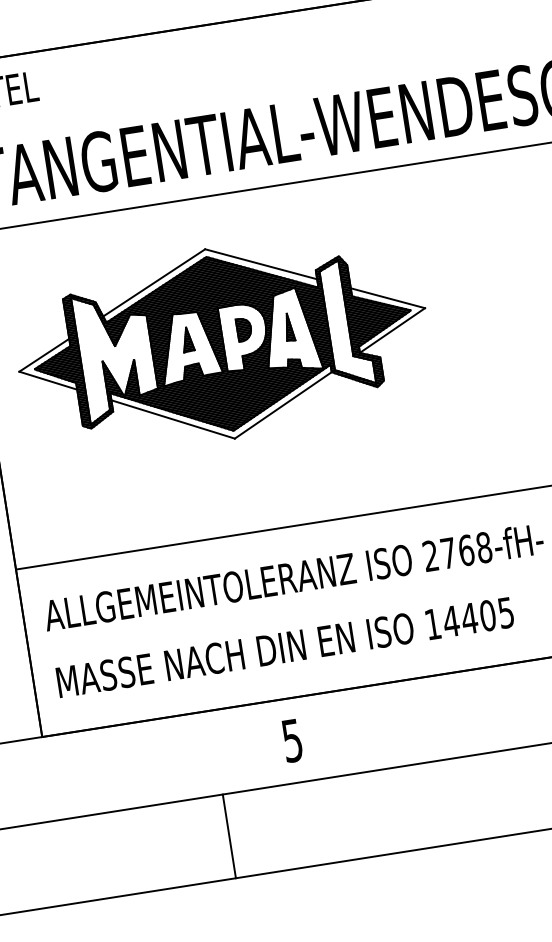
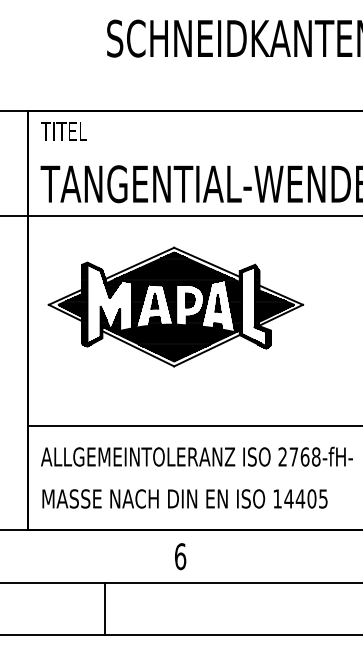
text: (292, 740) -> (180, 556), 5 -> 6
line: (228, 835) -> (104, 608), moved

